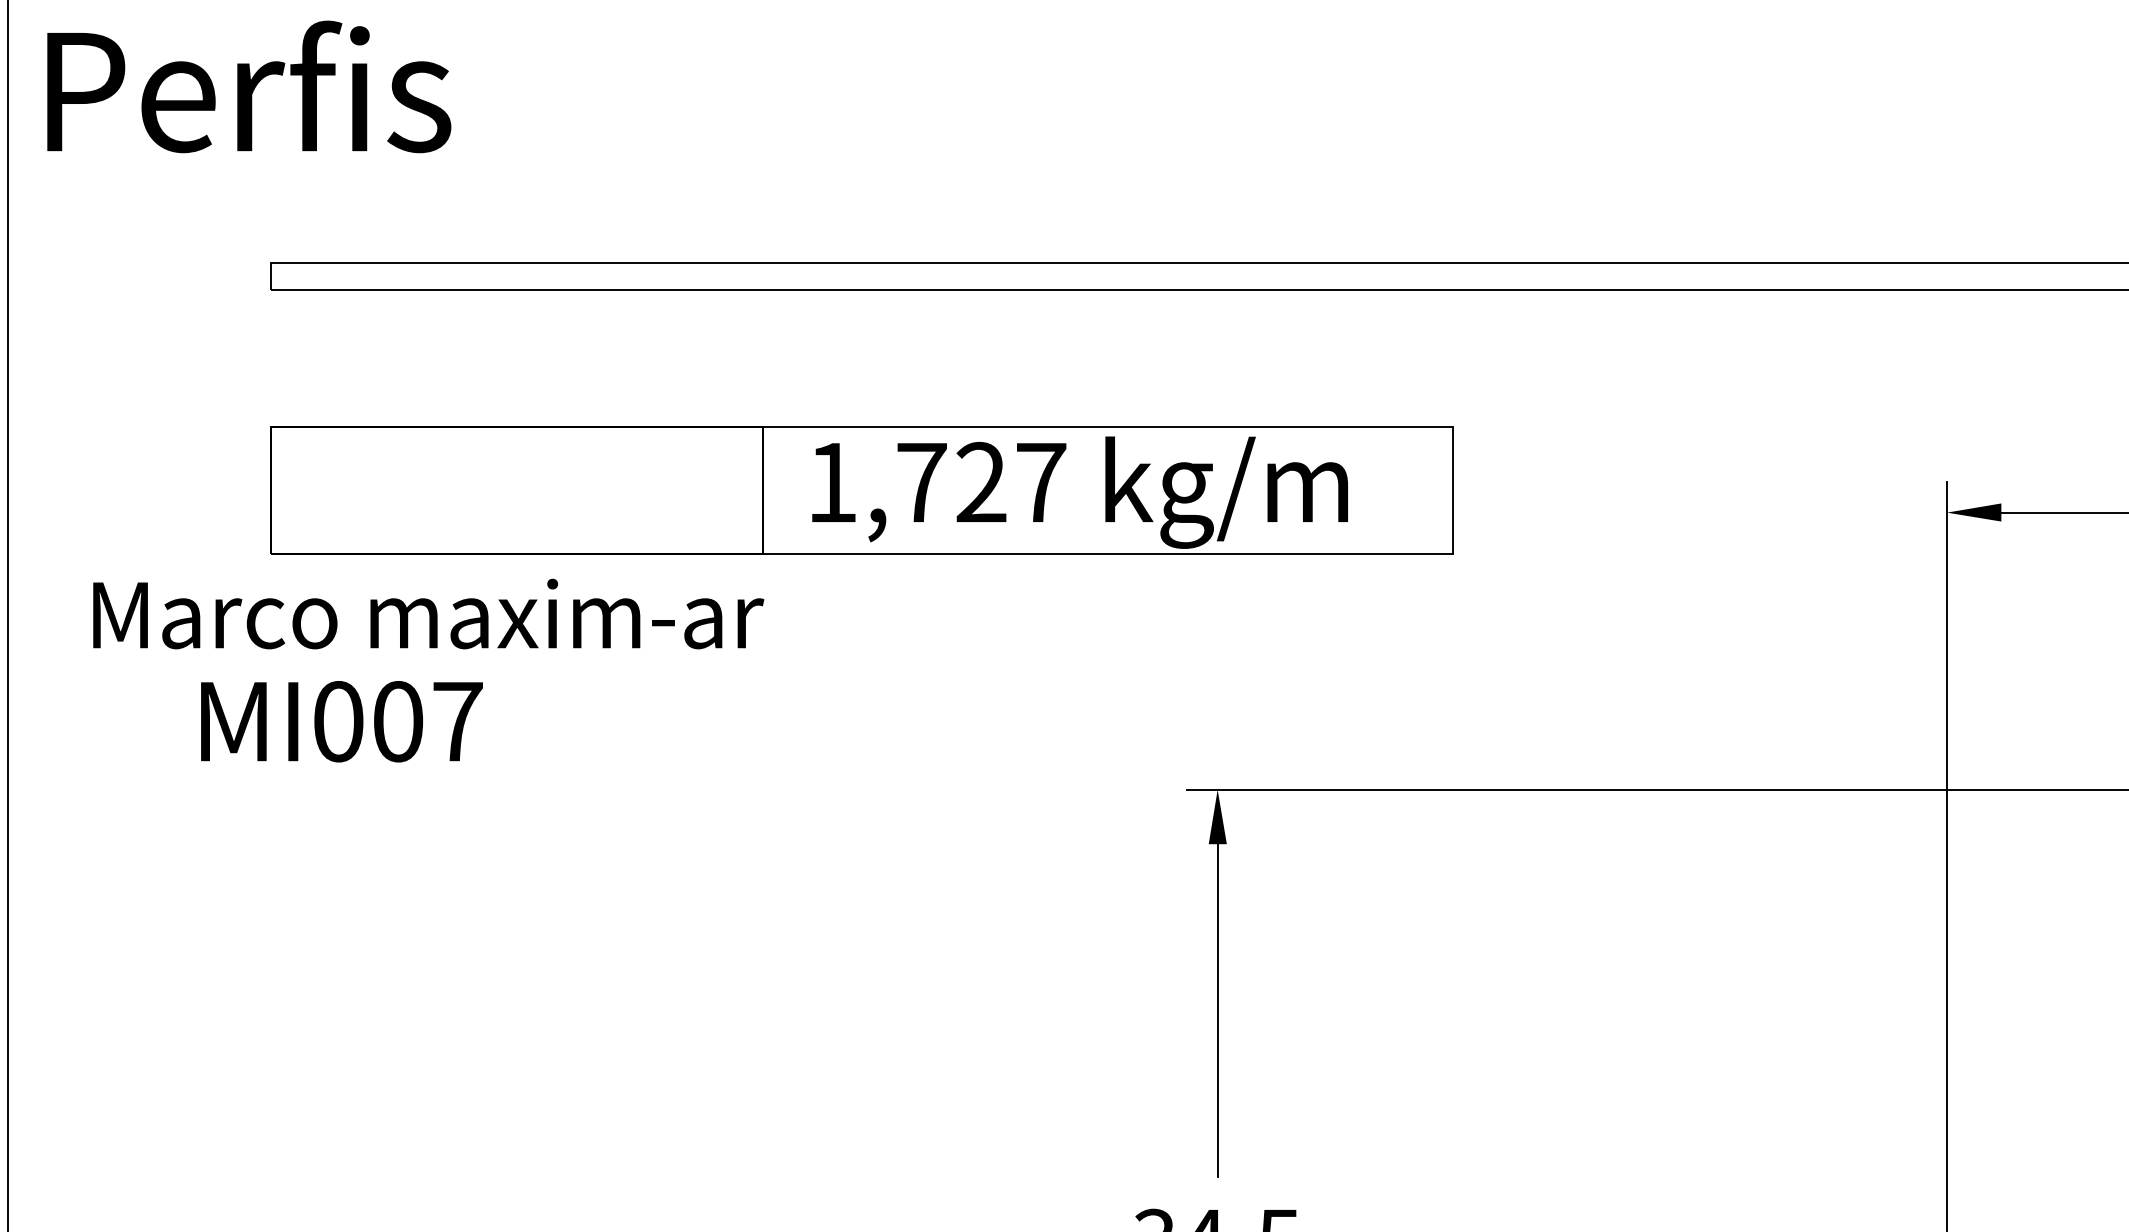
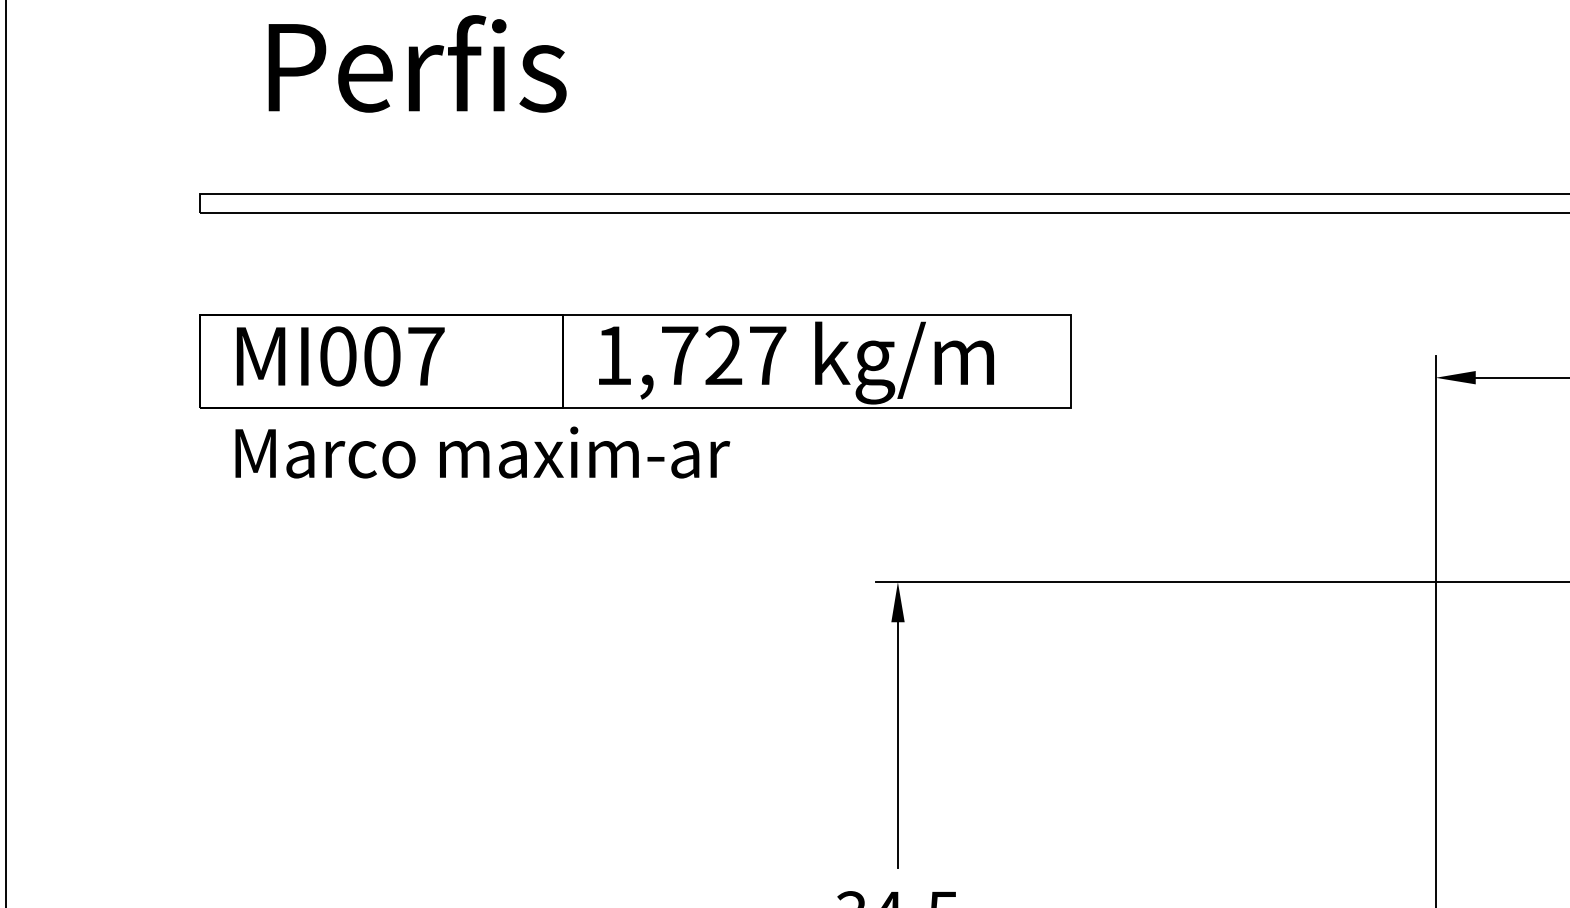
text: (249, 86) -> (417, 63), moved
text: (428, 613) -> (482, 452), moved
text: (341, 721) -> (340, 356), moved

